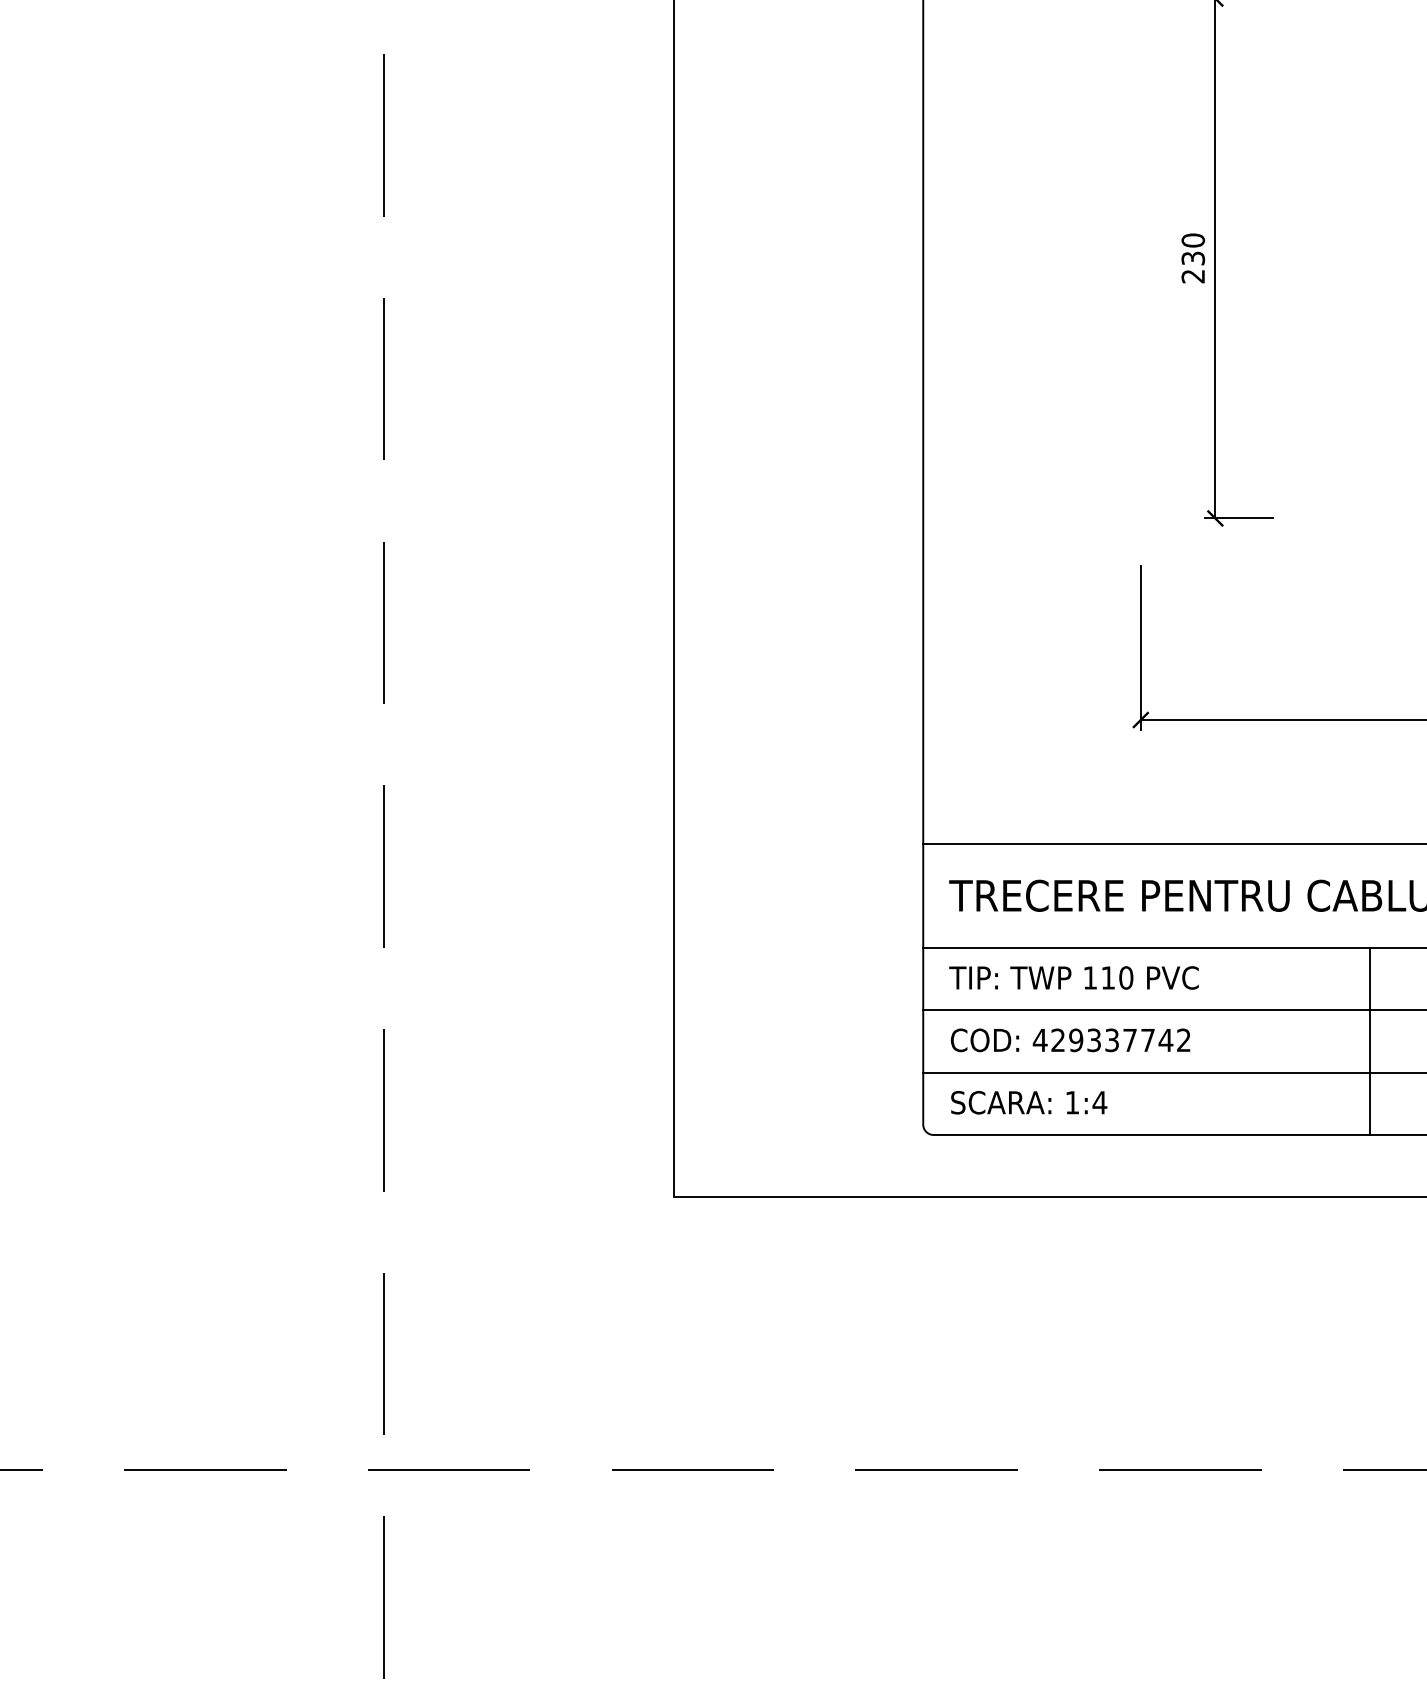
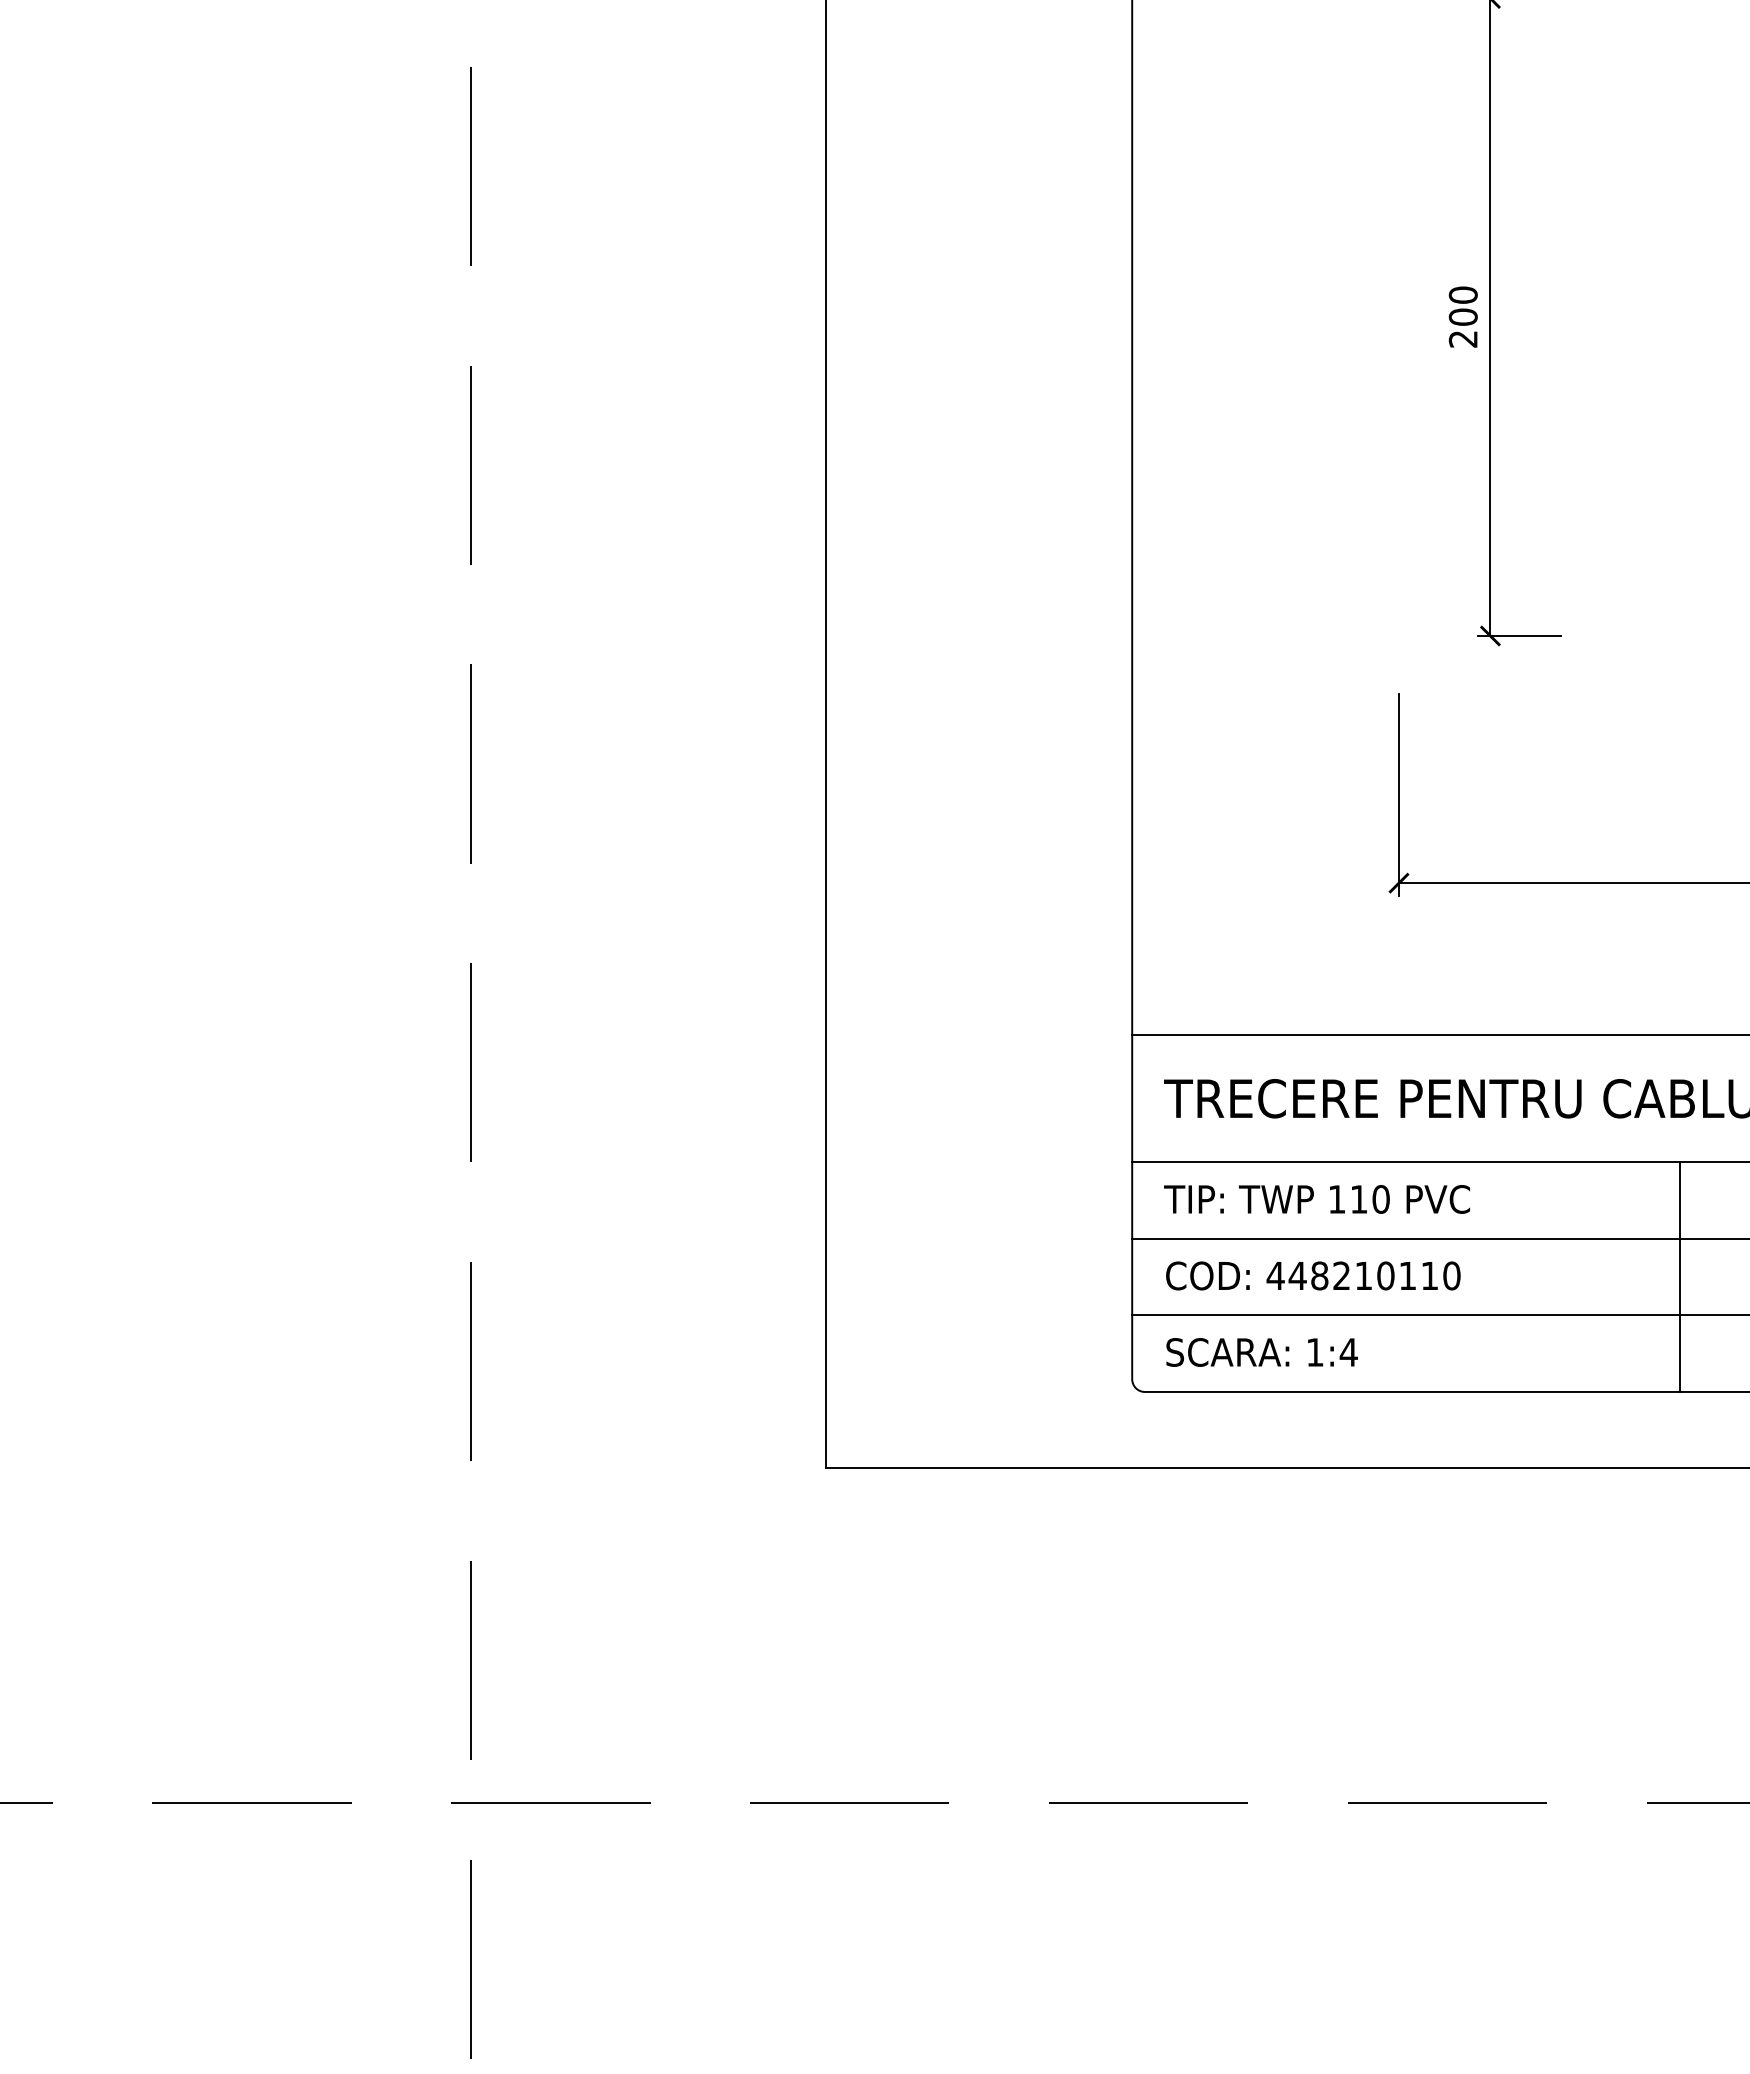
text: (1192, 257) -> (1462, 316), 230 -> 200
text: (1120, 1039) -> (1374, 1275), 429337742 -> 448210110

